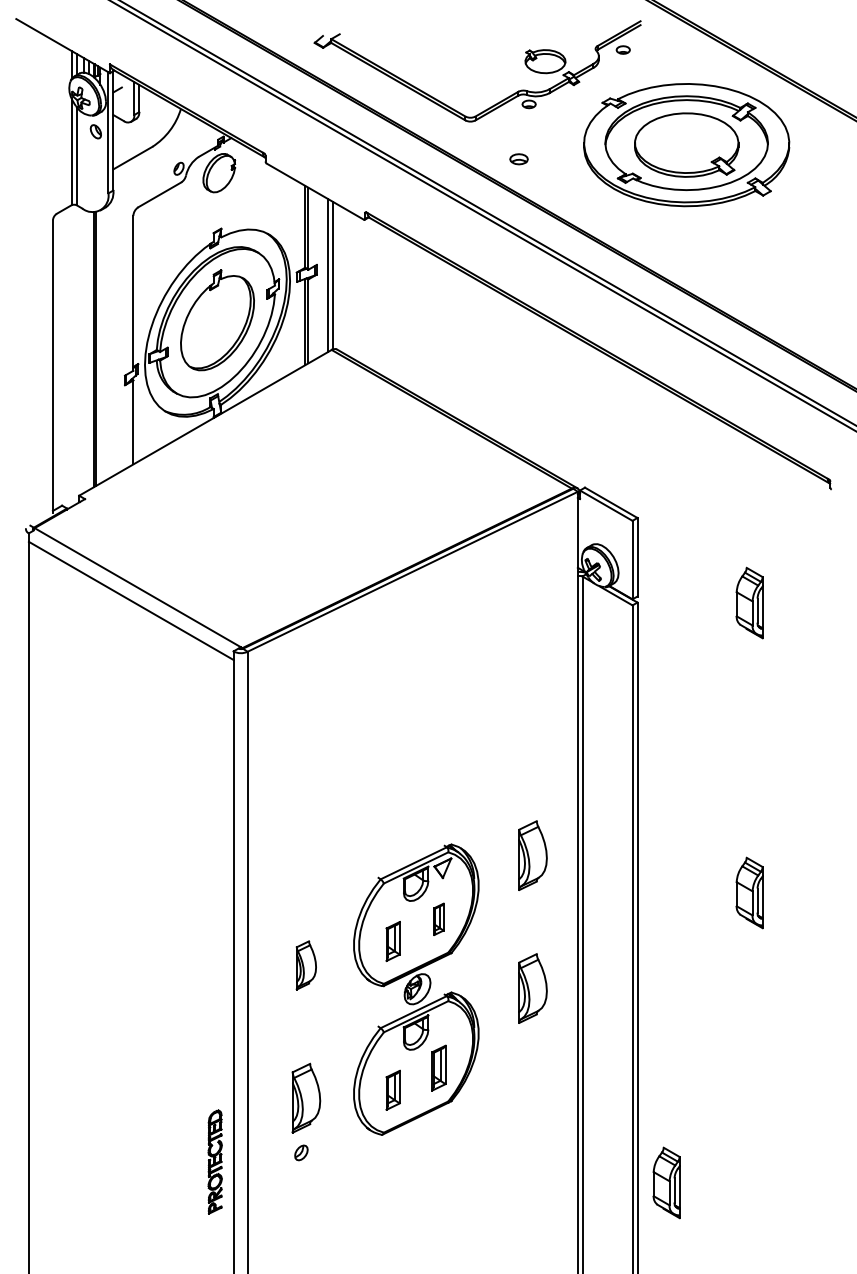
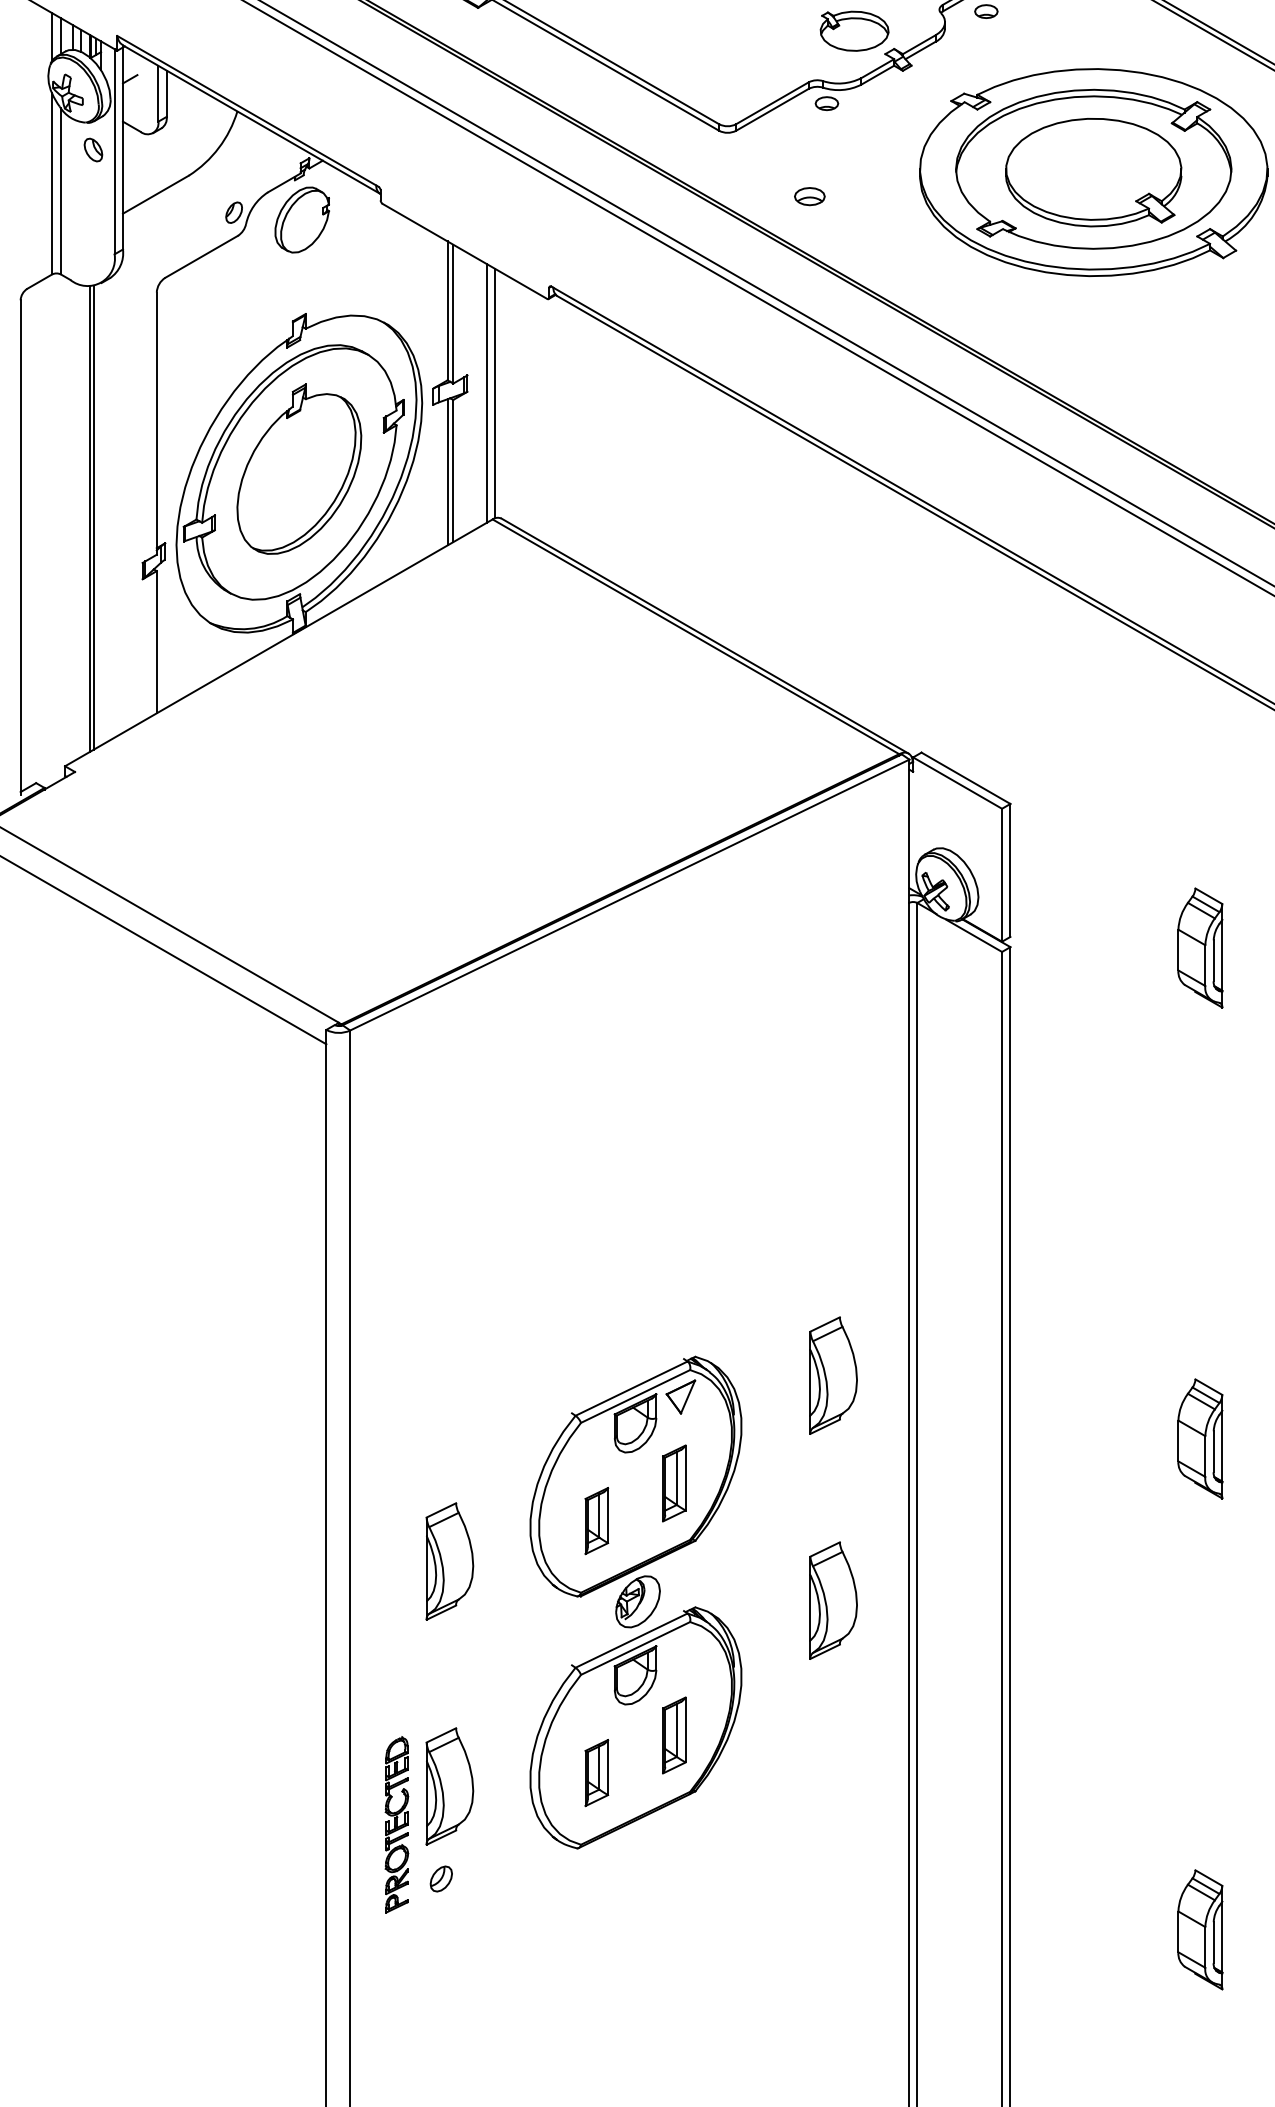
part: (438, 919) -> (673, 1483), size x1.43
part: (306, 965) -> (449, 1561), size x1.43
part: (214, 1161) -> (395, 1824), moved
part: (666, 1182) -> (1200, 1929), moved

